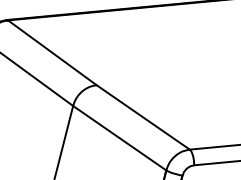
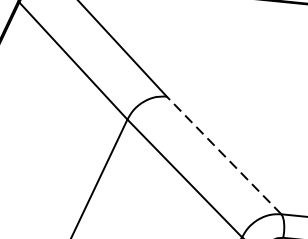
line: (143, 117) -> (224, 155), solid -> dashed

